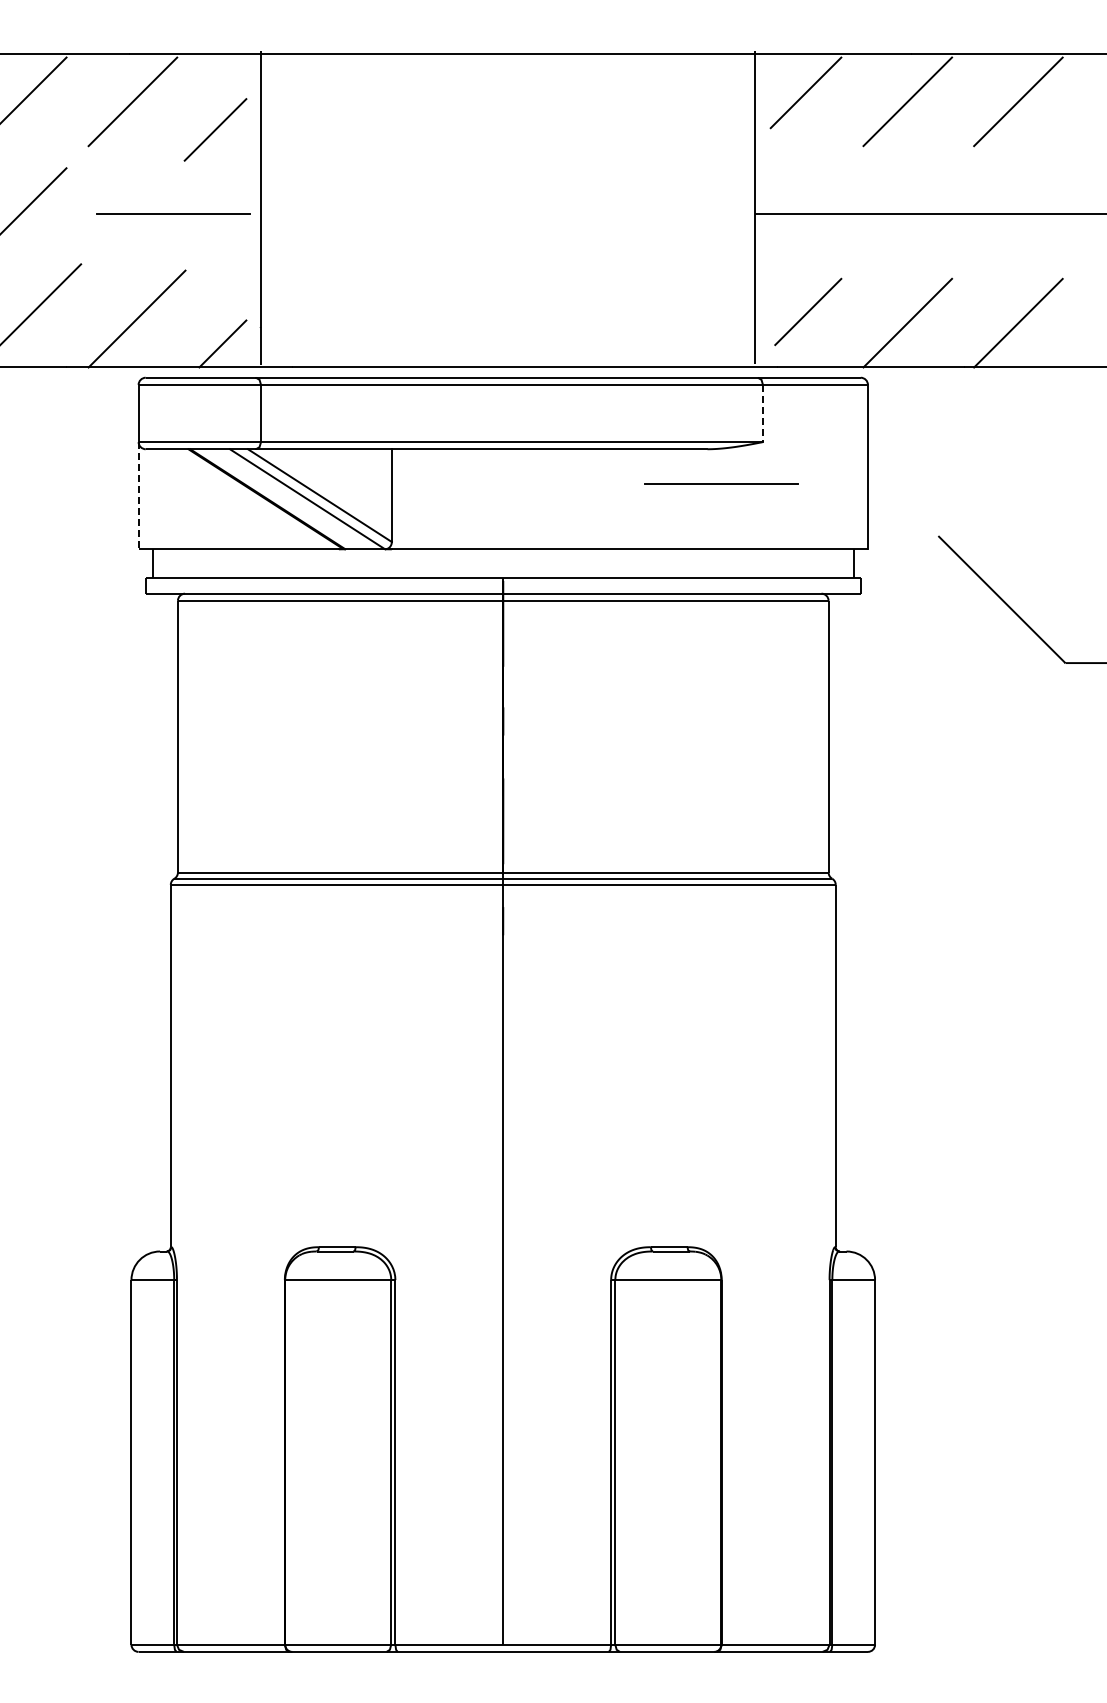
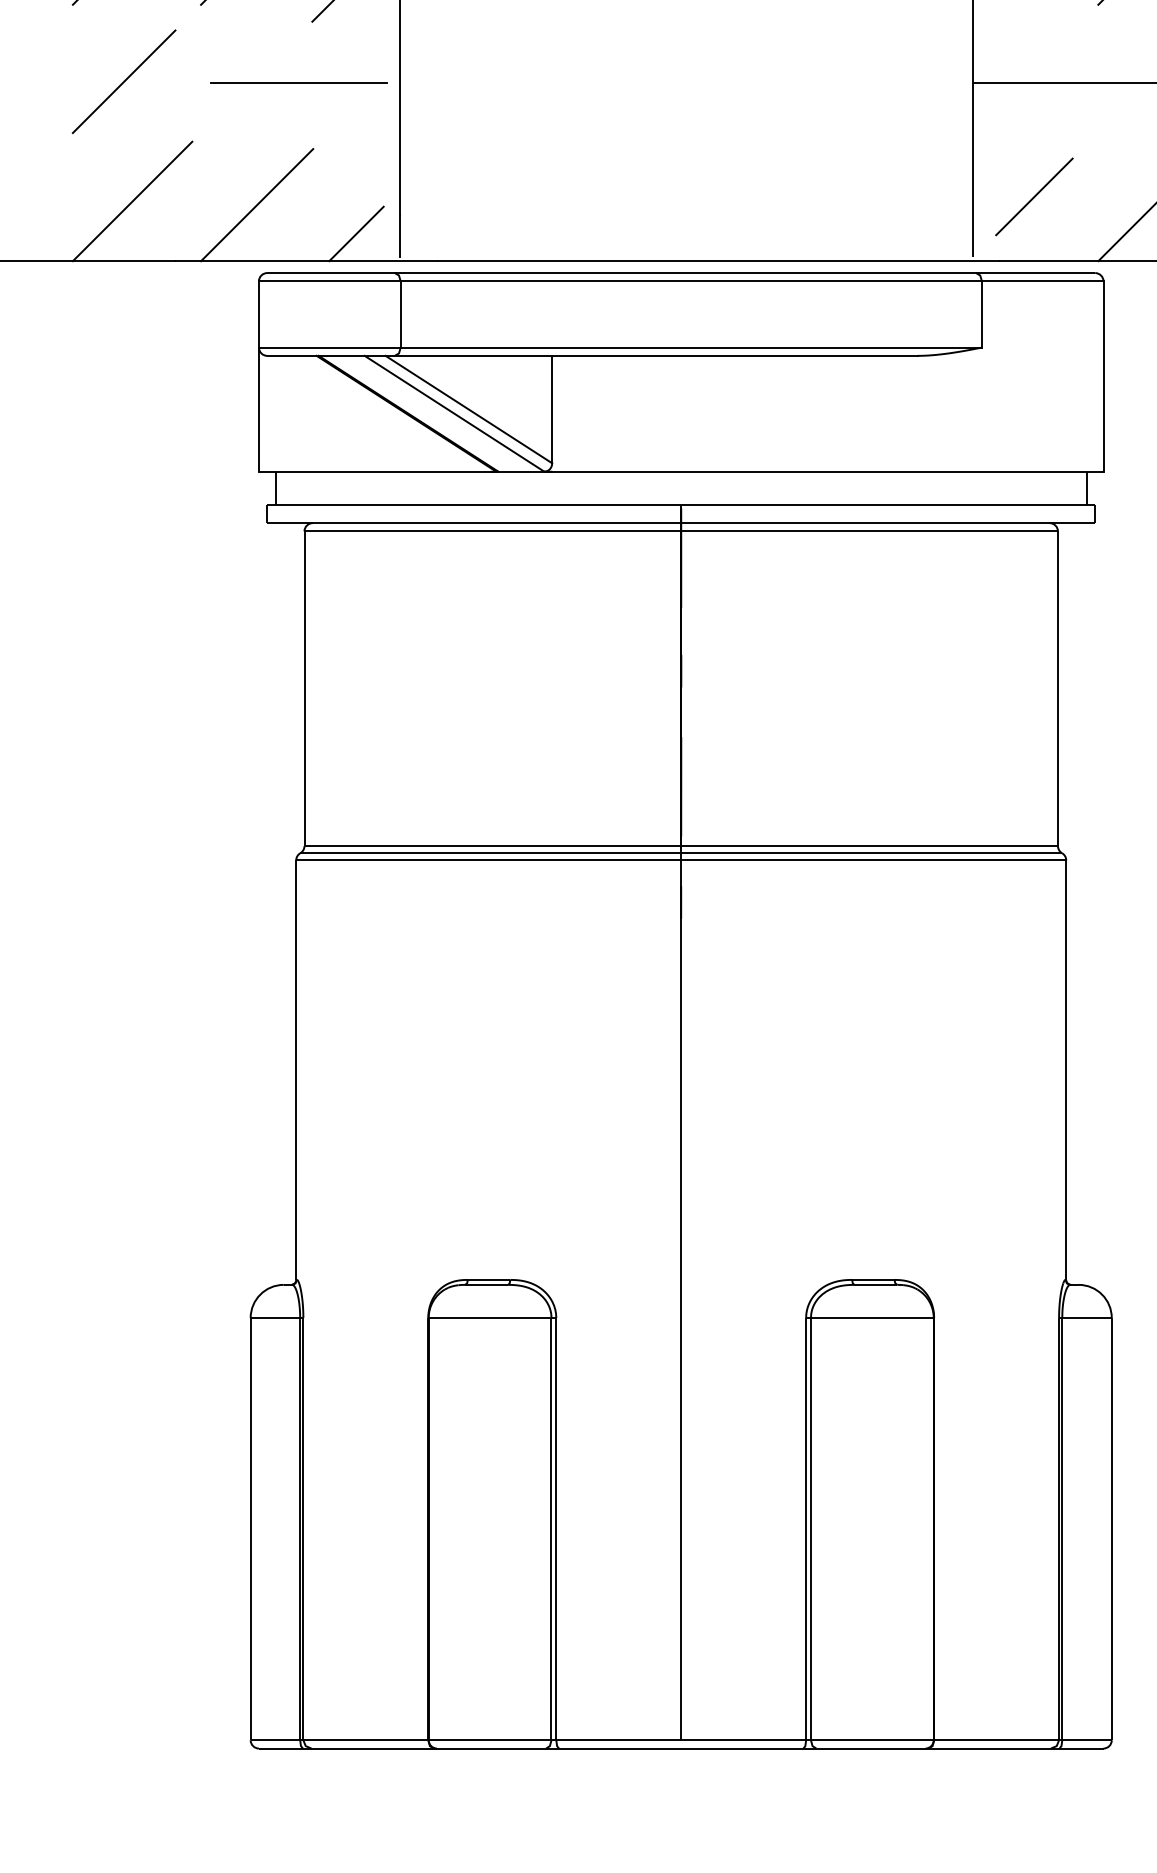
line: (762, 413) -> (981, 314), dashed -> solid
line: (721, 483) -> (933, 395), removed
line: (138, 495) -> (258, 409), dashed -> solid

